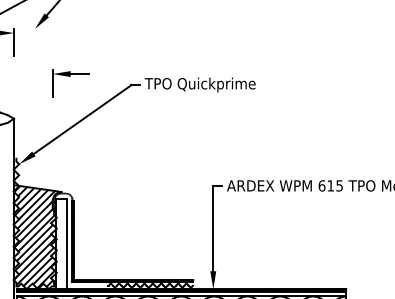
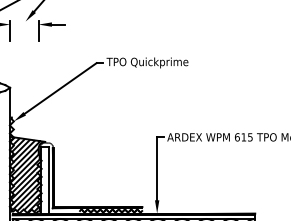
part: (70, 76) -> (51, 26), moved

